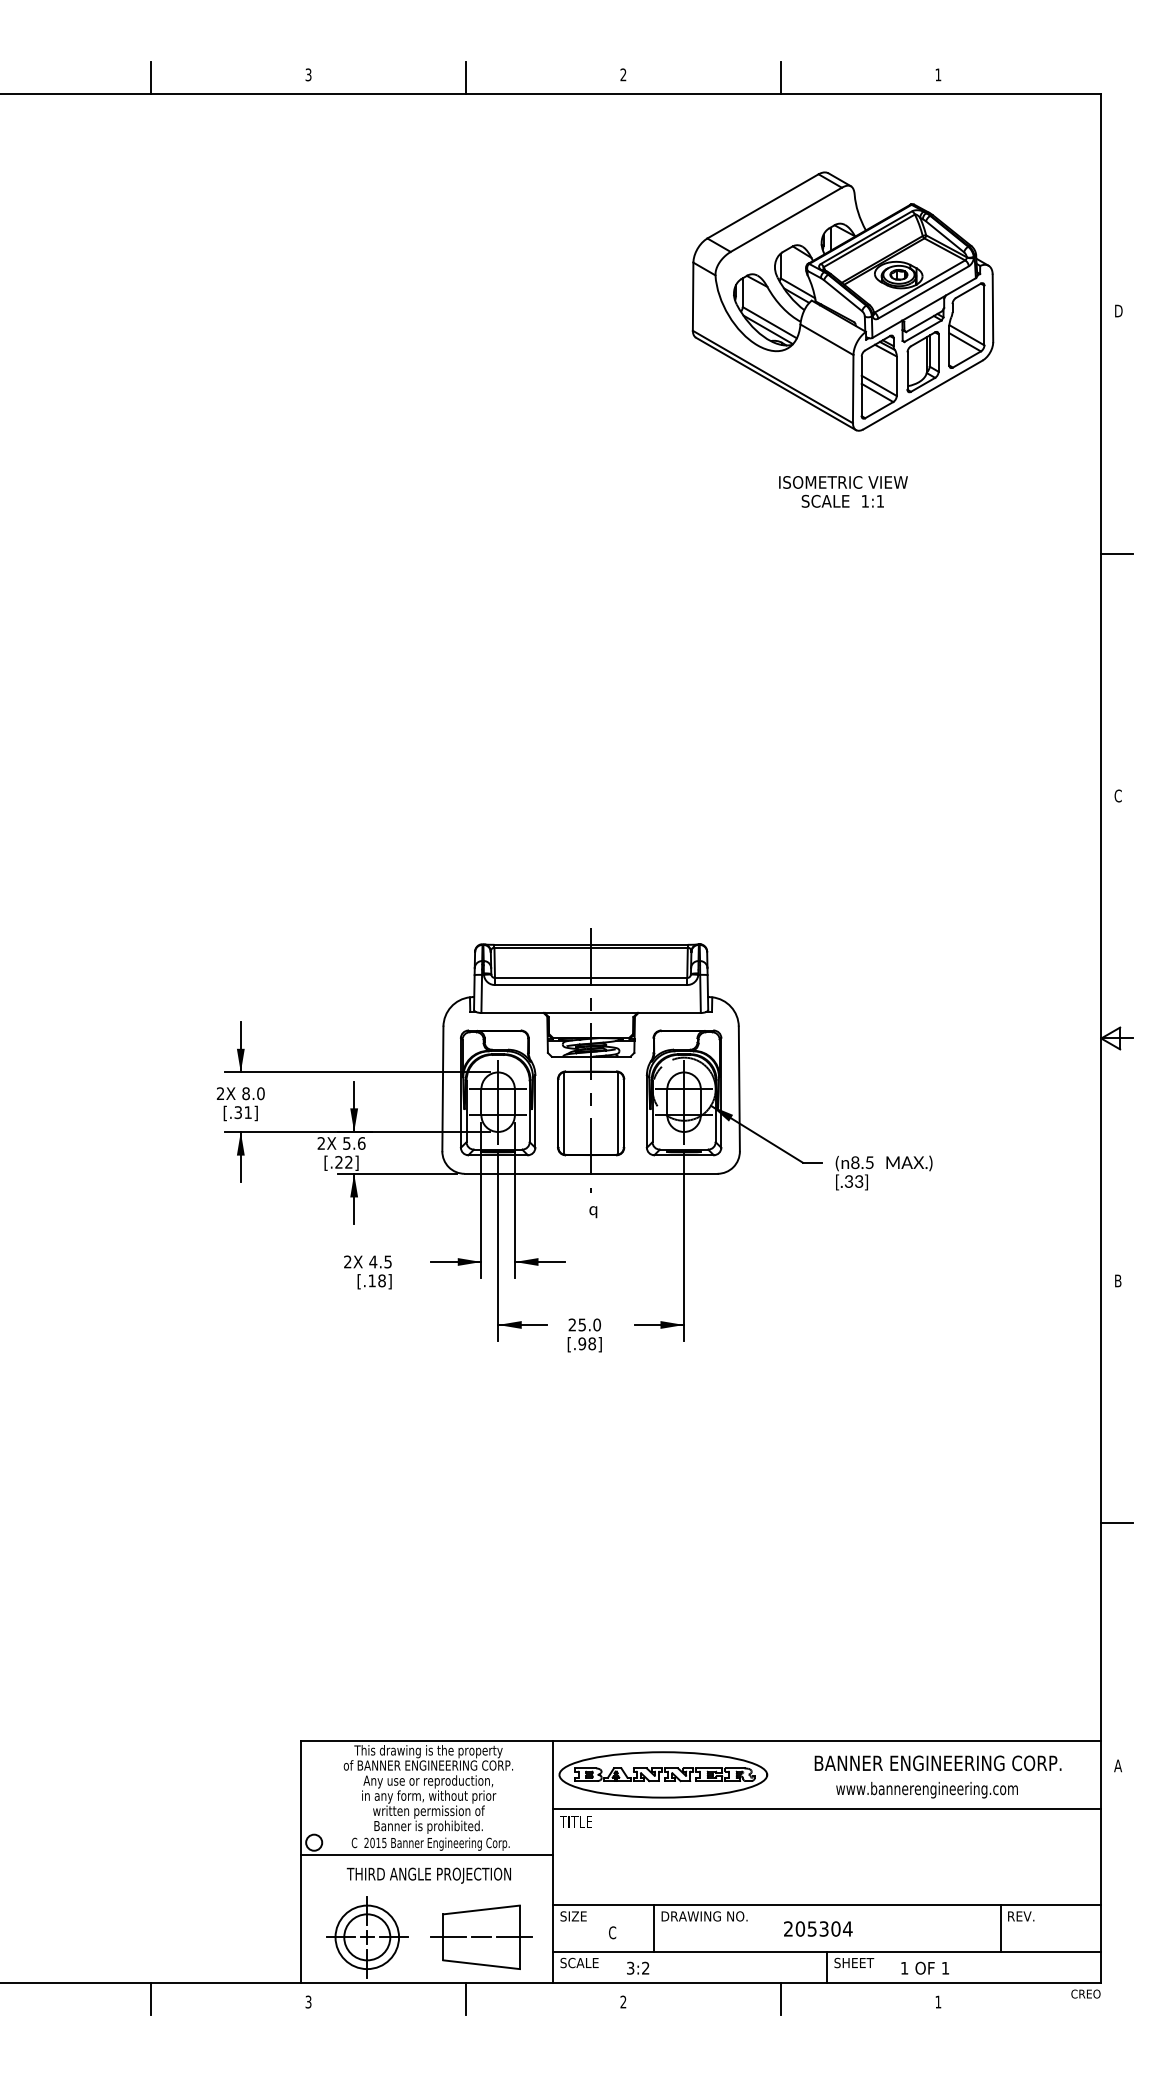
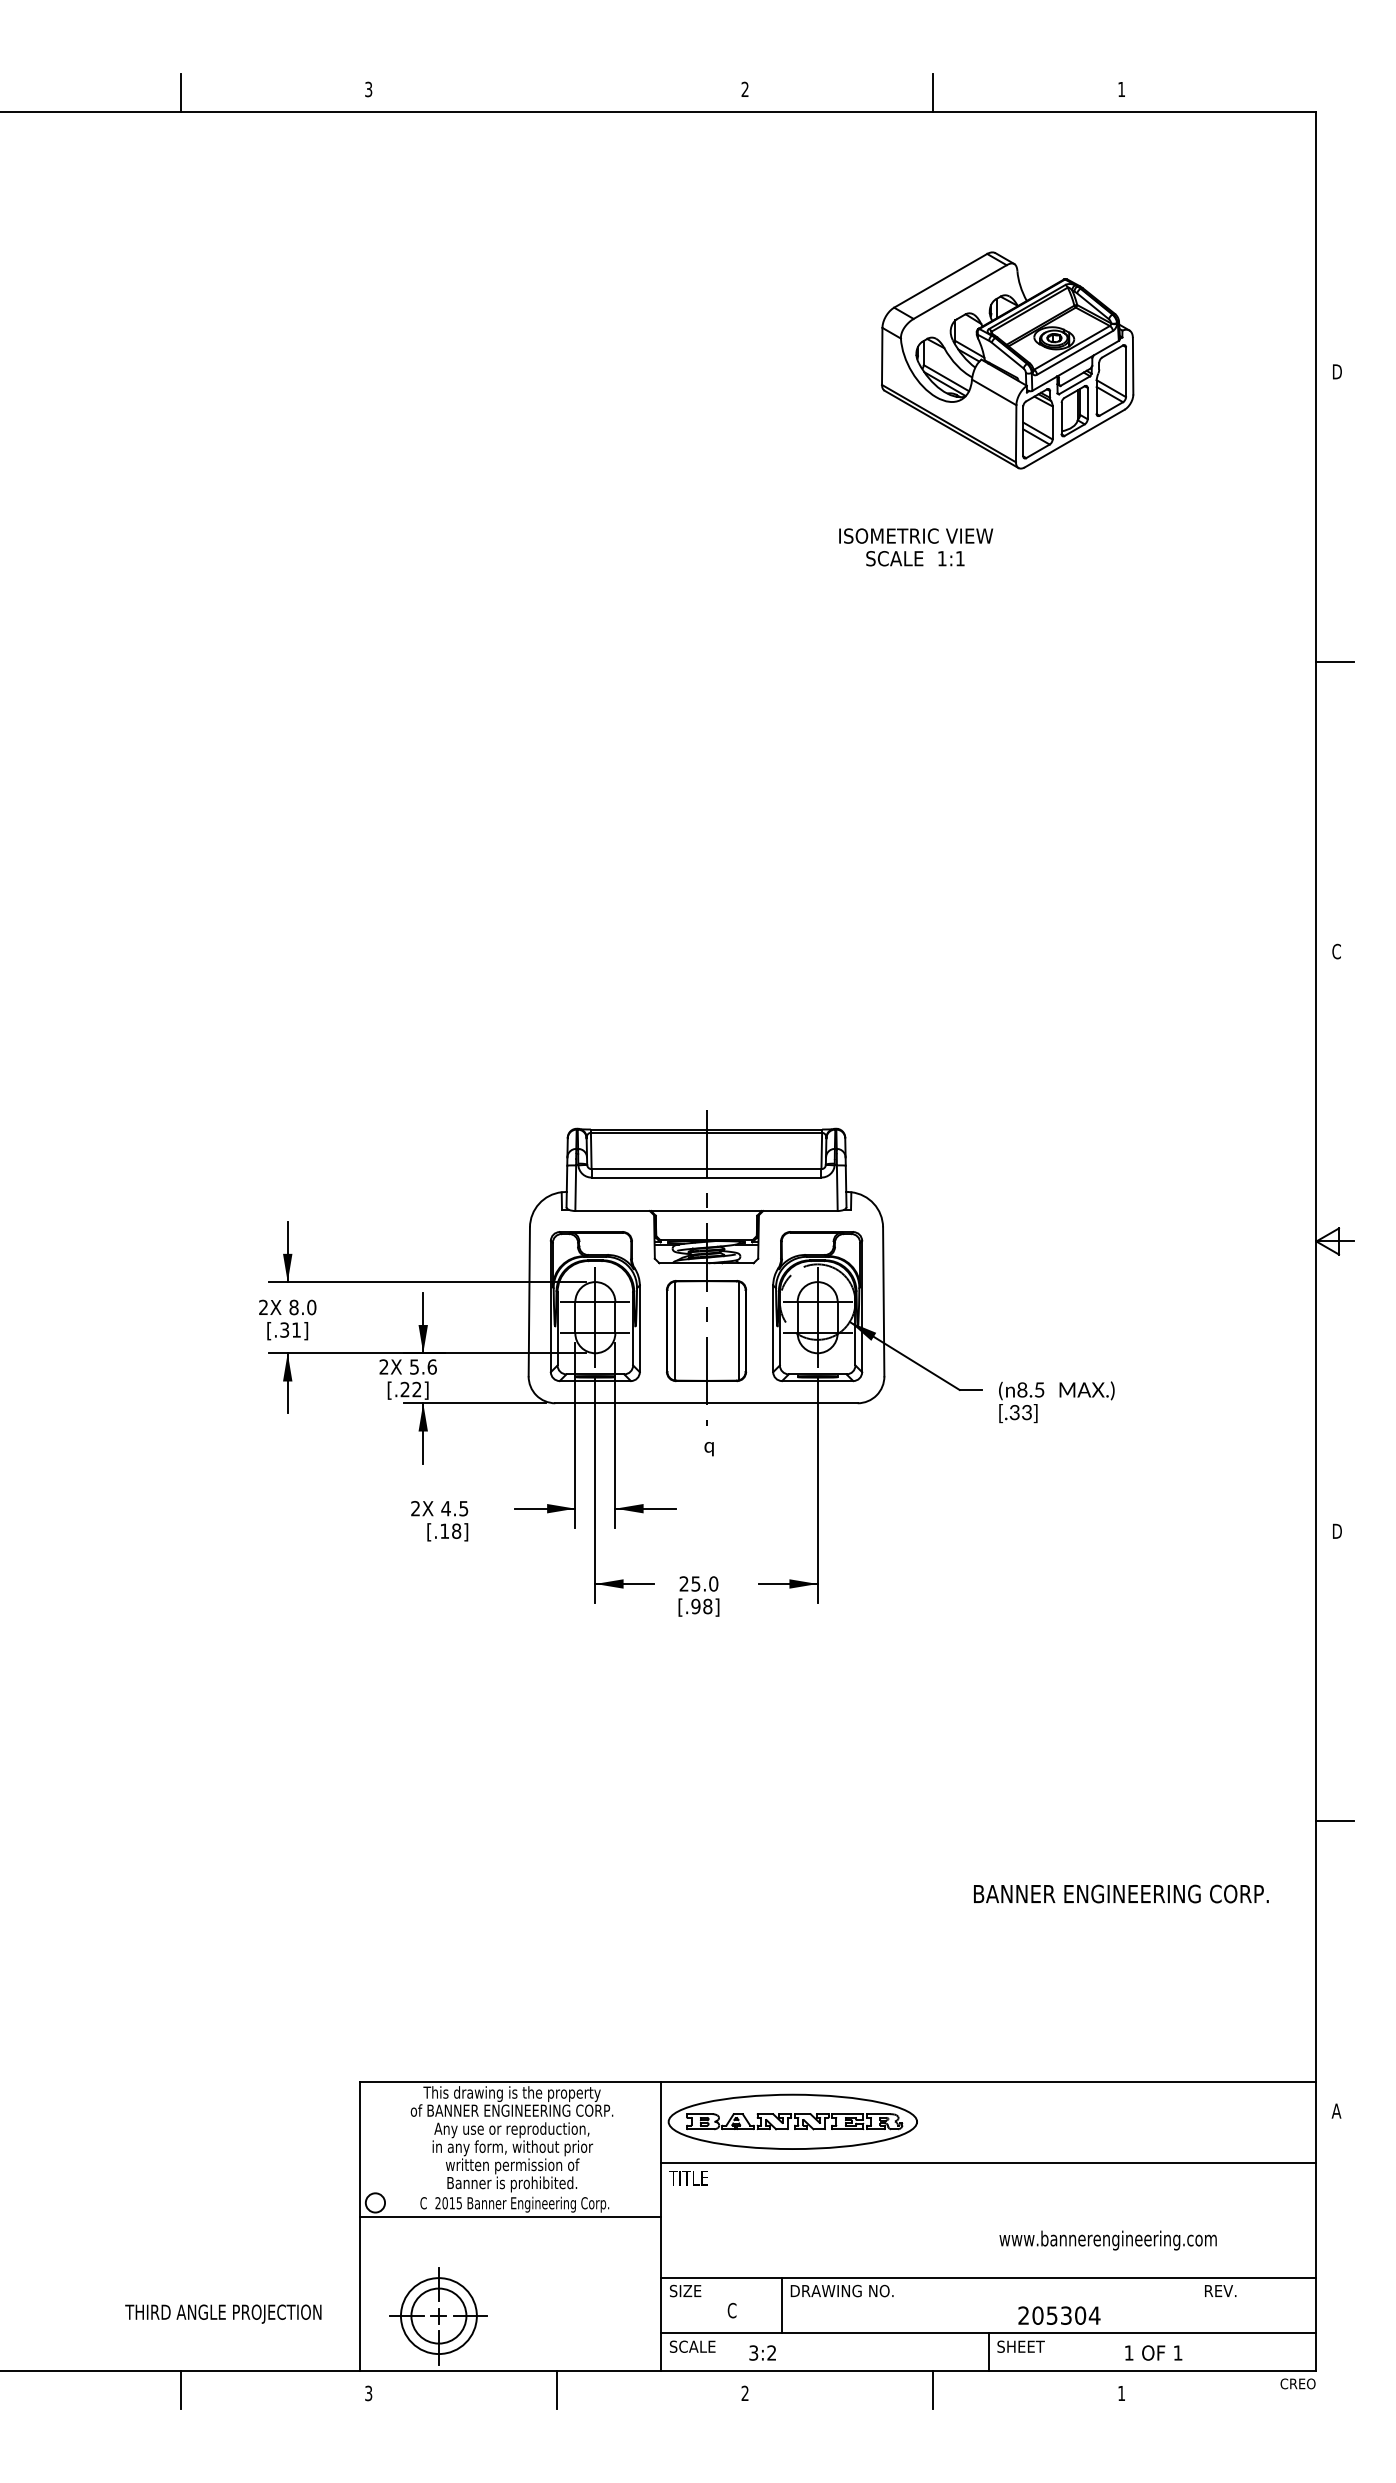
line: (466, 77) -> (557, 92), removed
part: (842, 301) -> (1007, 360), size x0.7
text: (843, 491) -> (916, 546), moved
text: (1119, 1280) -> (1338, 1530), B -> D
text: (937, 1763) -> (1120, 1894), moved
text: (926, 1790) -> (1107, 2240), moved
text: (428, 1875) -> (222, 2313), moved
text: (818, 1928) -> (1059, 2315), moved
line: (1000, 1928) -> (1195, 2305), removed
part: (481, 1936) -> (575, 2315), removed
text: (924, 1967) -> (1152, 2352), moved

